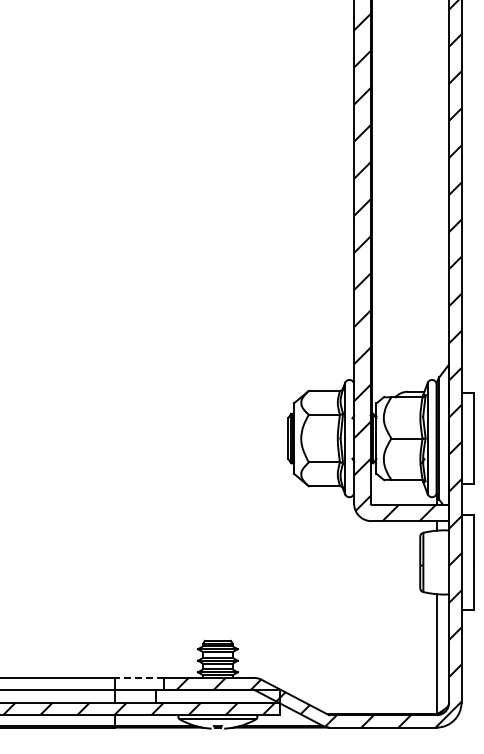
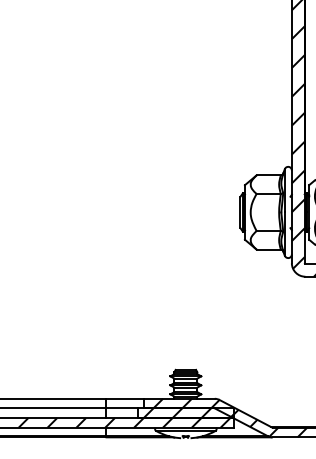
line: (139, 678) -> (124, 399), dashed -> solid
hatch: (221, 696) -> (188, 413), added

